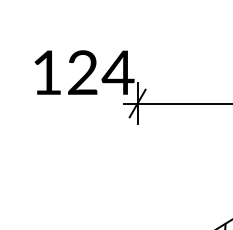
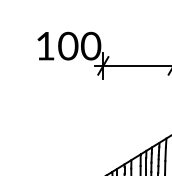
text: (100, 71) -> (79, 45), 124 -> 100

